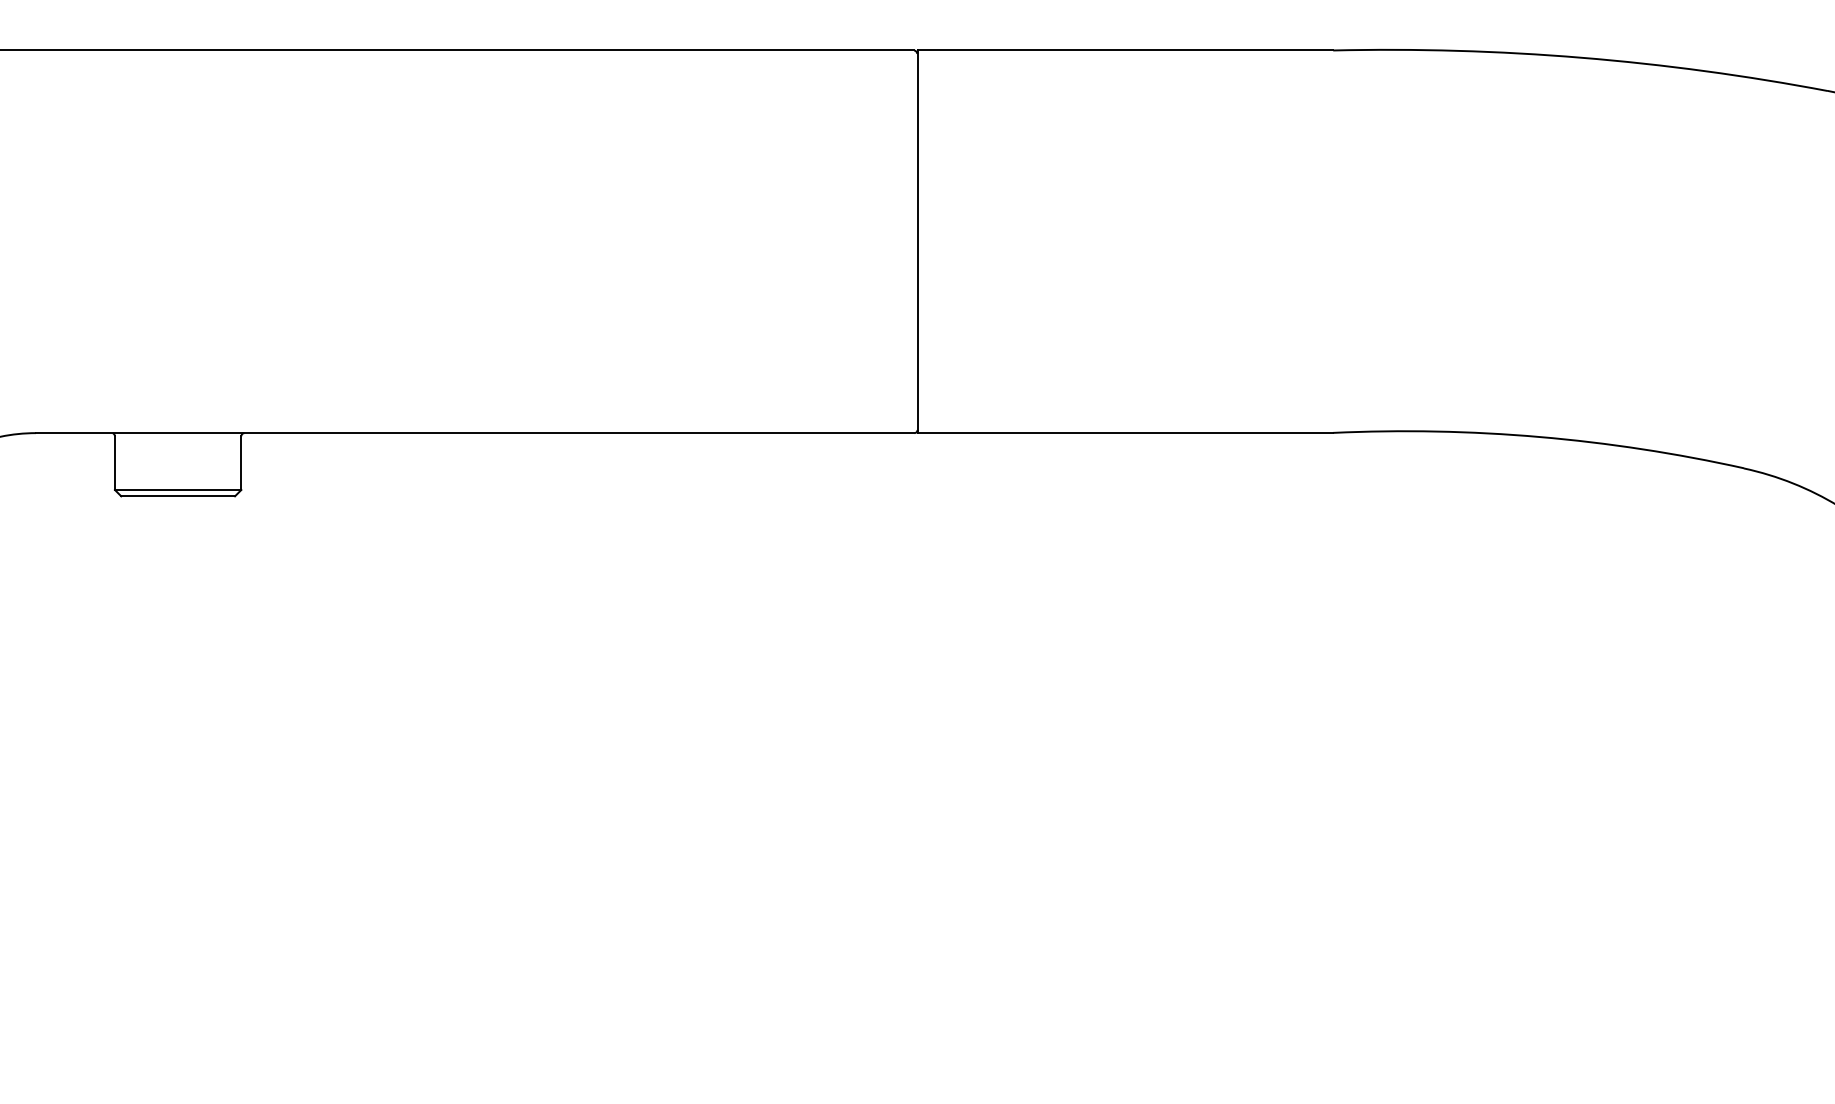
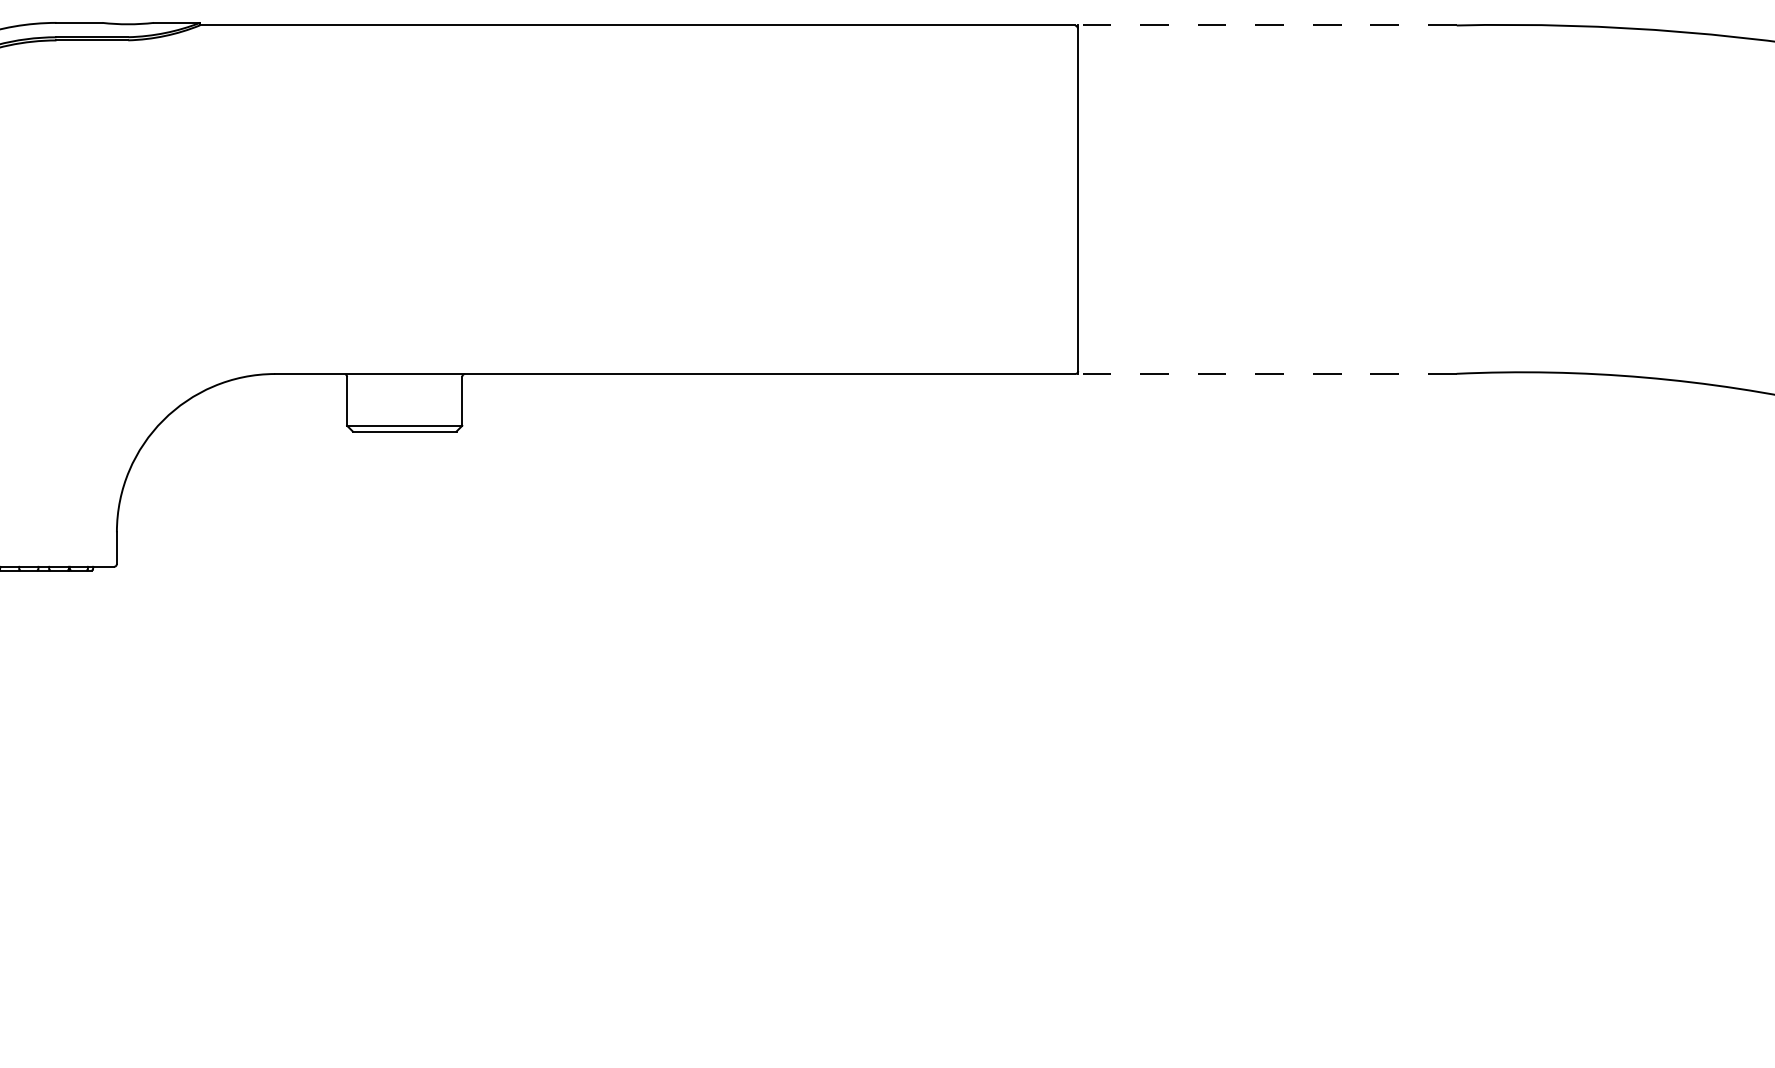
line: (1124, 50) -> (1266, 25), solid -> dashed
line: (1124, 433) -> (1266, 374), solid -> dashed

